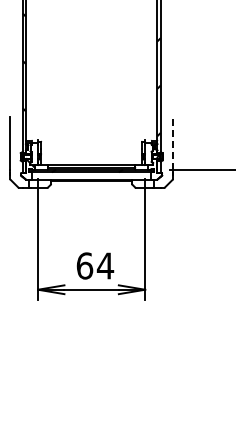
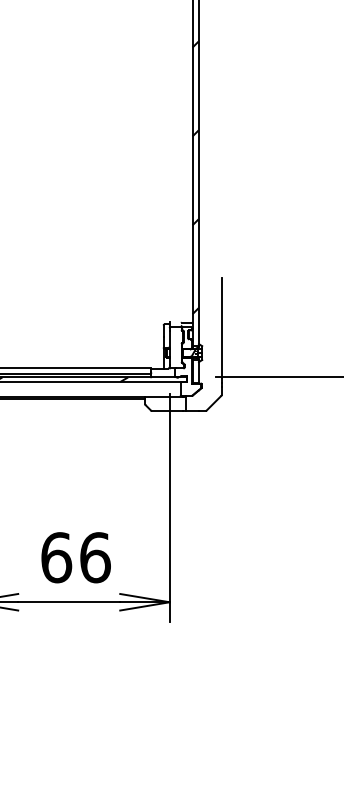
line: (172, 143) -> (220, 327), dashed -> solid
text: (105, 265) -> (95, 556), 64 -> 66

